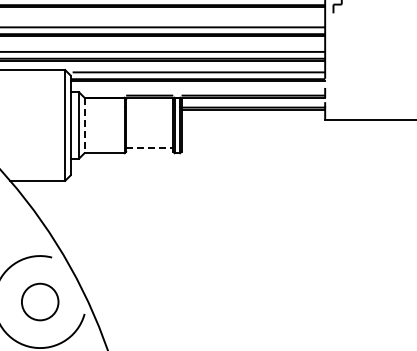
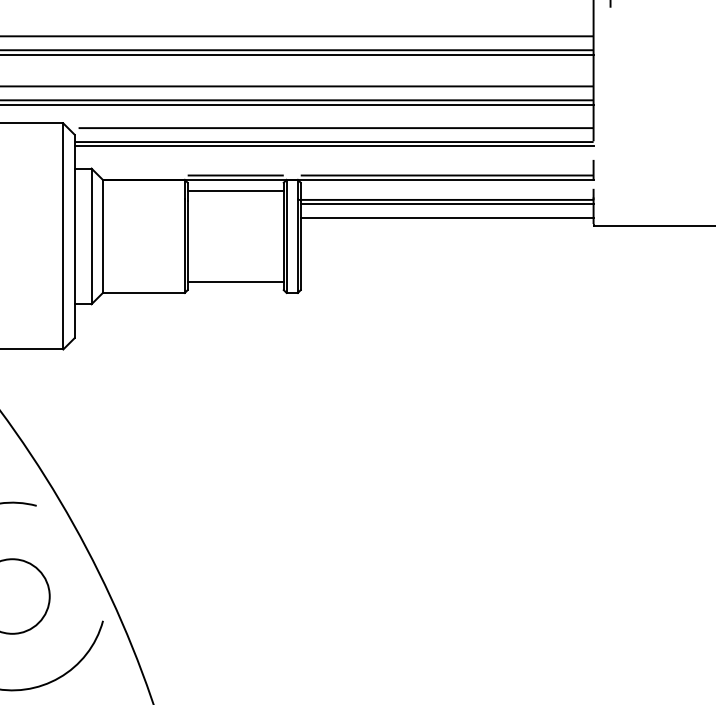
line: (149, 103) -> (235, 191), added
line: (253, 116) -> (447, 218), added
line: (84, 125) -> (102, 236), dashed -> solid
line: (149, 147) -> (235, 281), dashed -> solid

